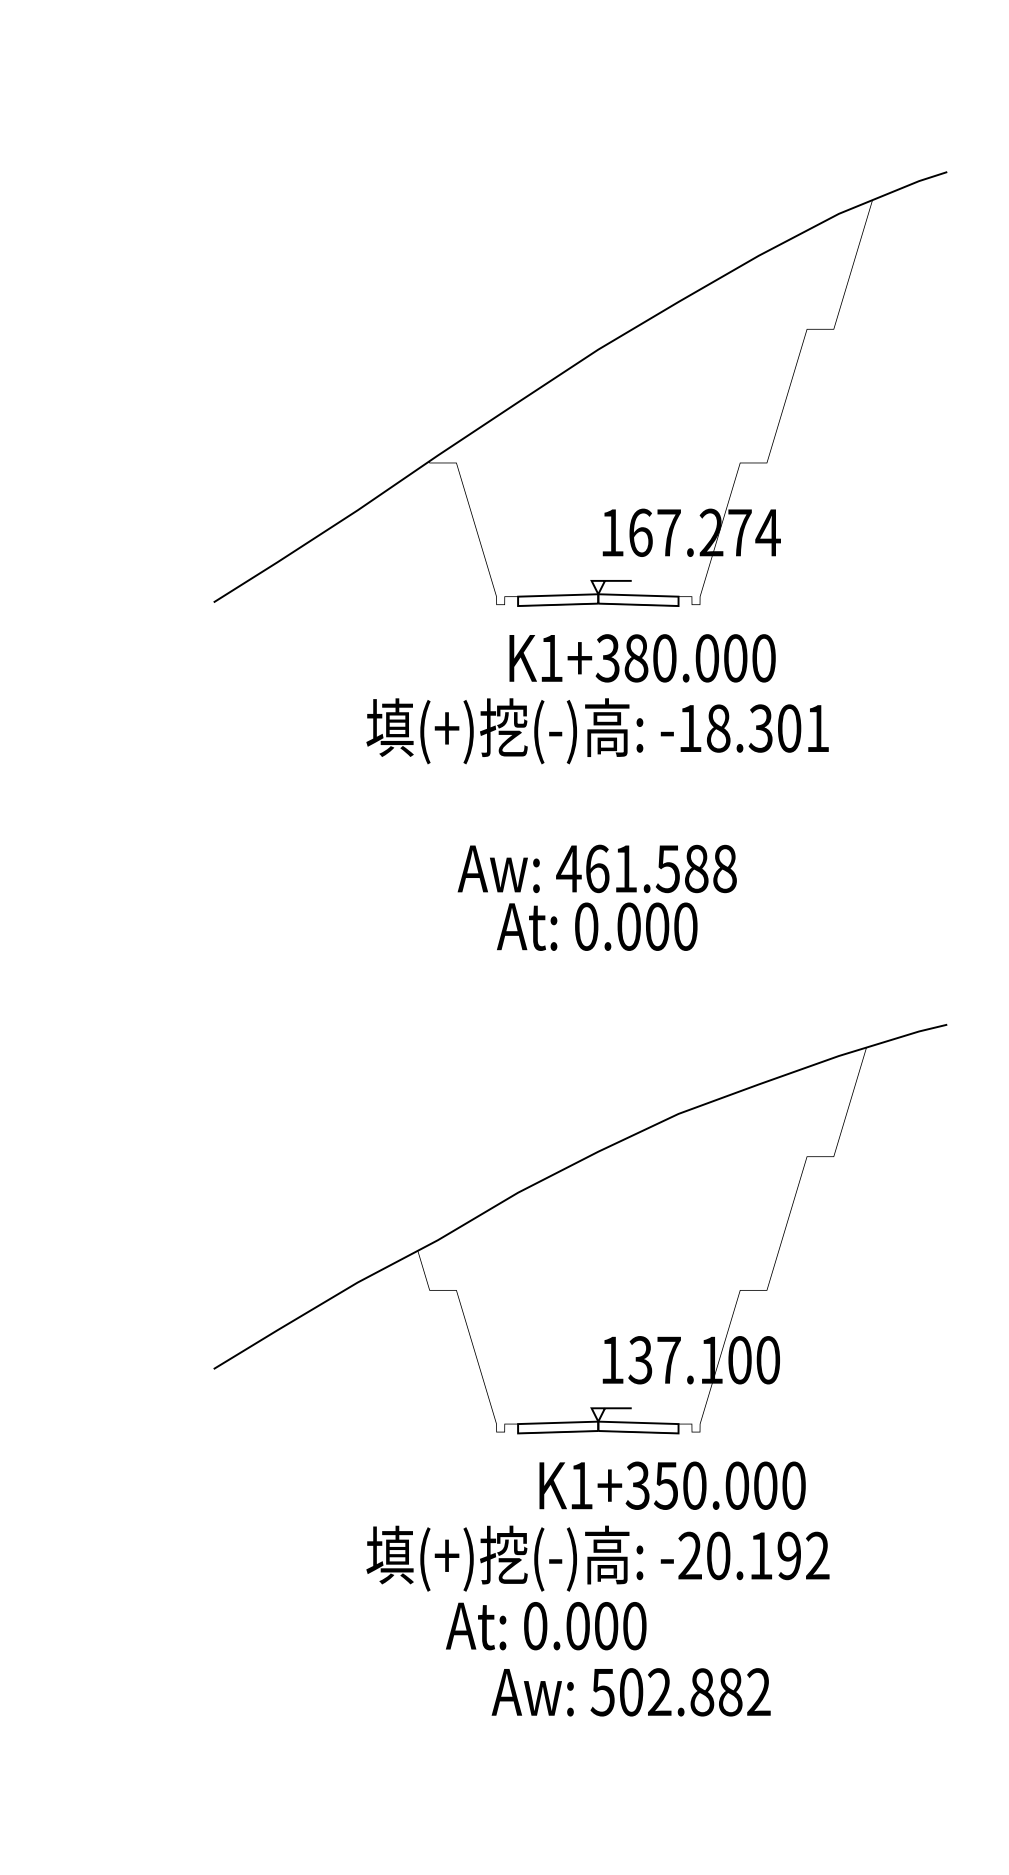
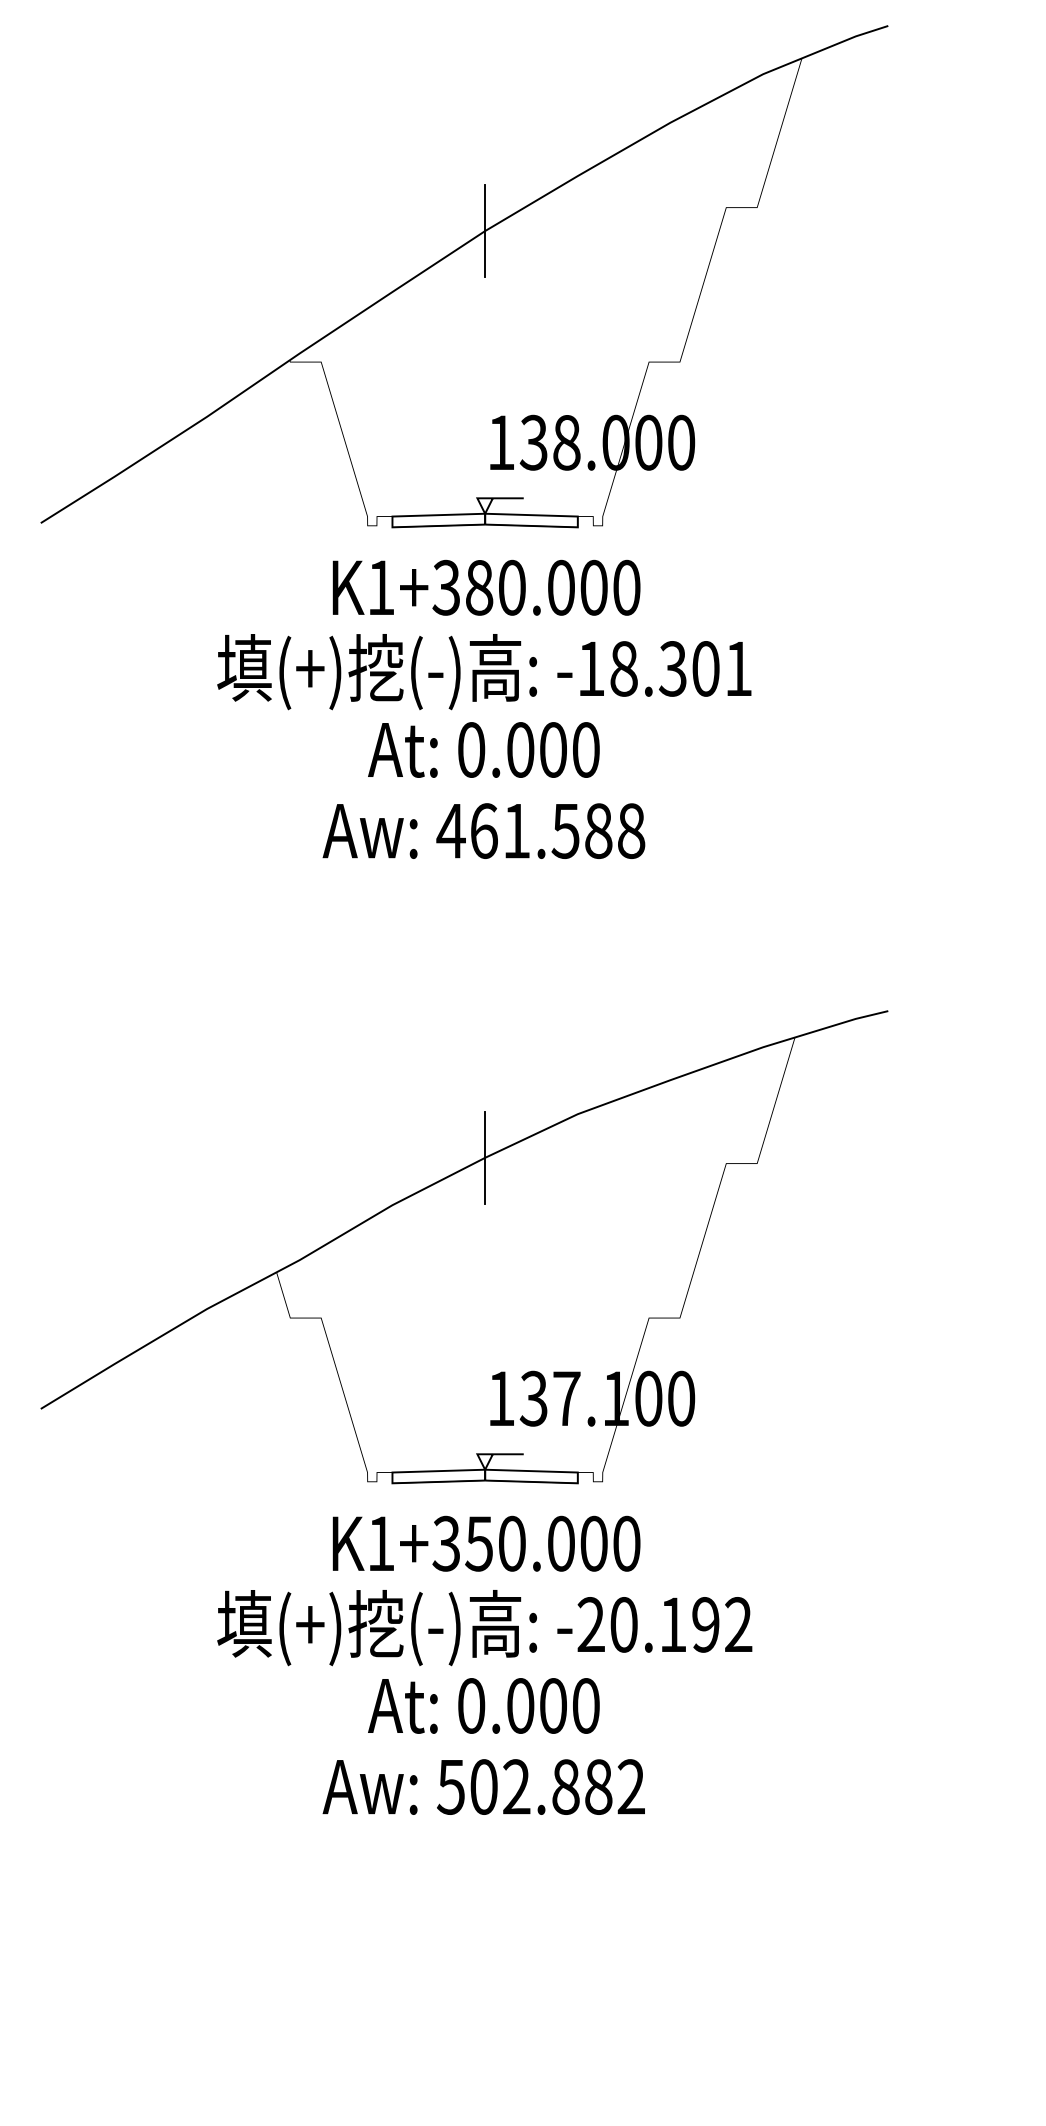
line: (598, 349) -> (485, 230), added
text: (704, 532) -> (607, 442), 167.274 -> 138.000
text: (642, 658) -> (486, 587), moved
text: (597, 926) -> (484, 749), moved
line: (598, 1151) -> (485, 1157), added
text: (672, 1485) -> (486, 1543), moved
text: (546, 1626) -> (484, 1706), moved
text: (630, 1692) -> (483, 1787), moved

